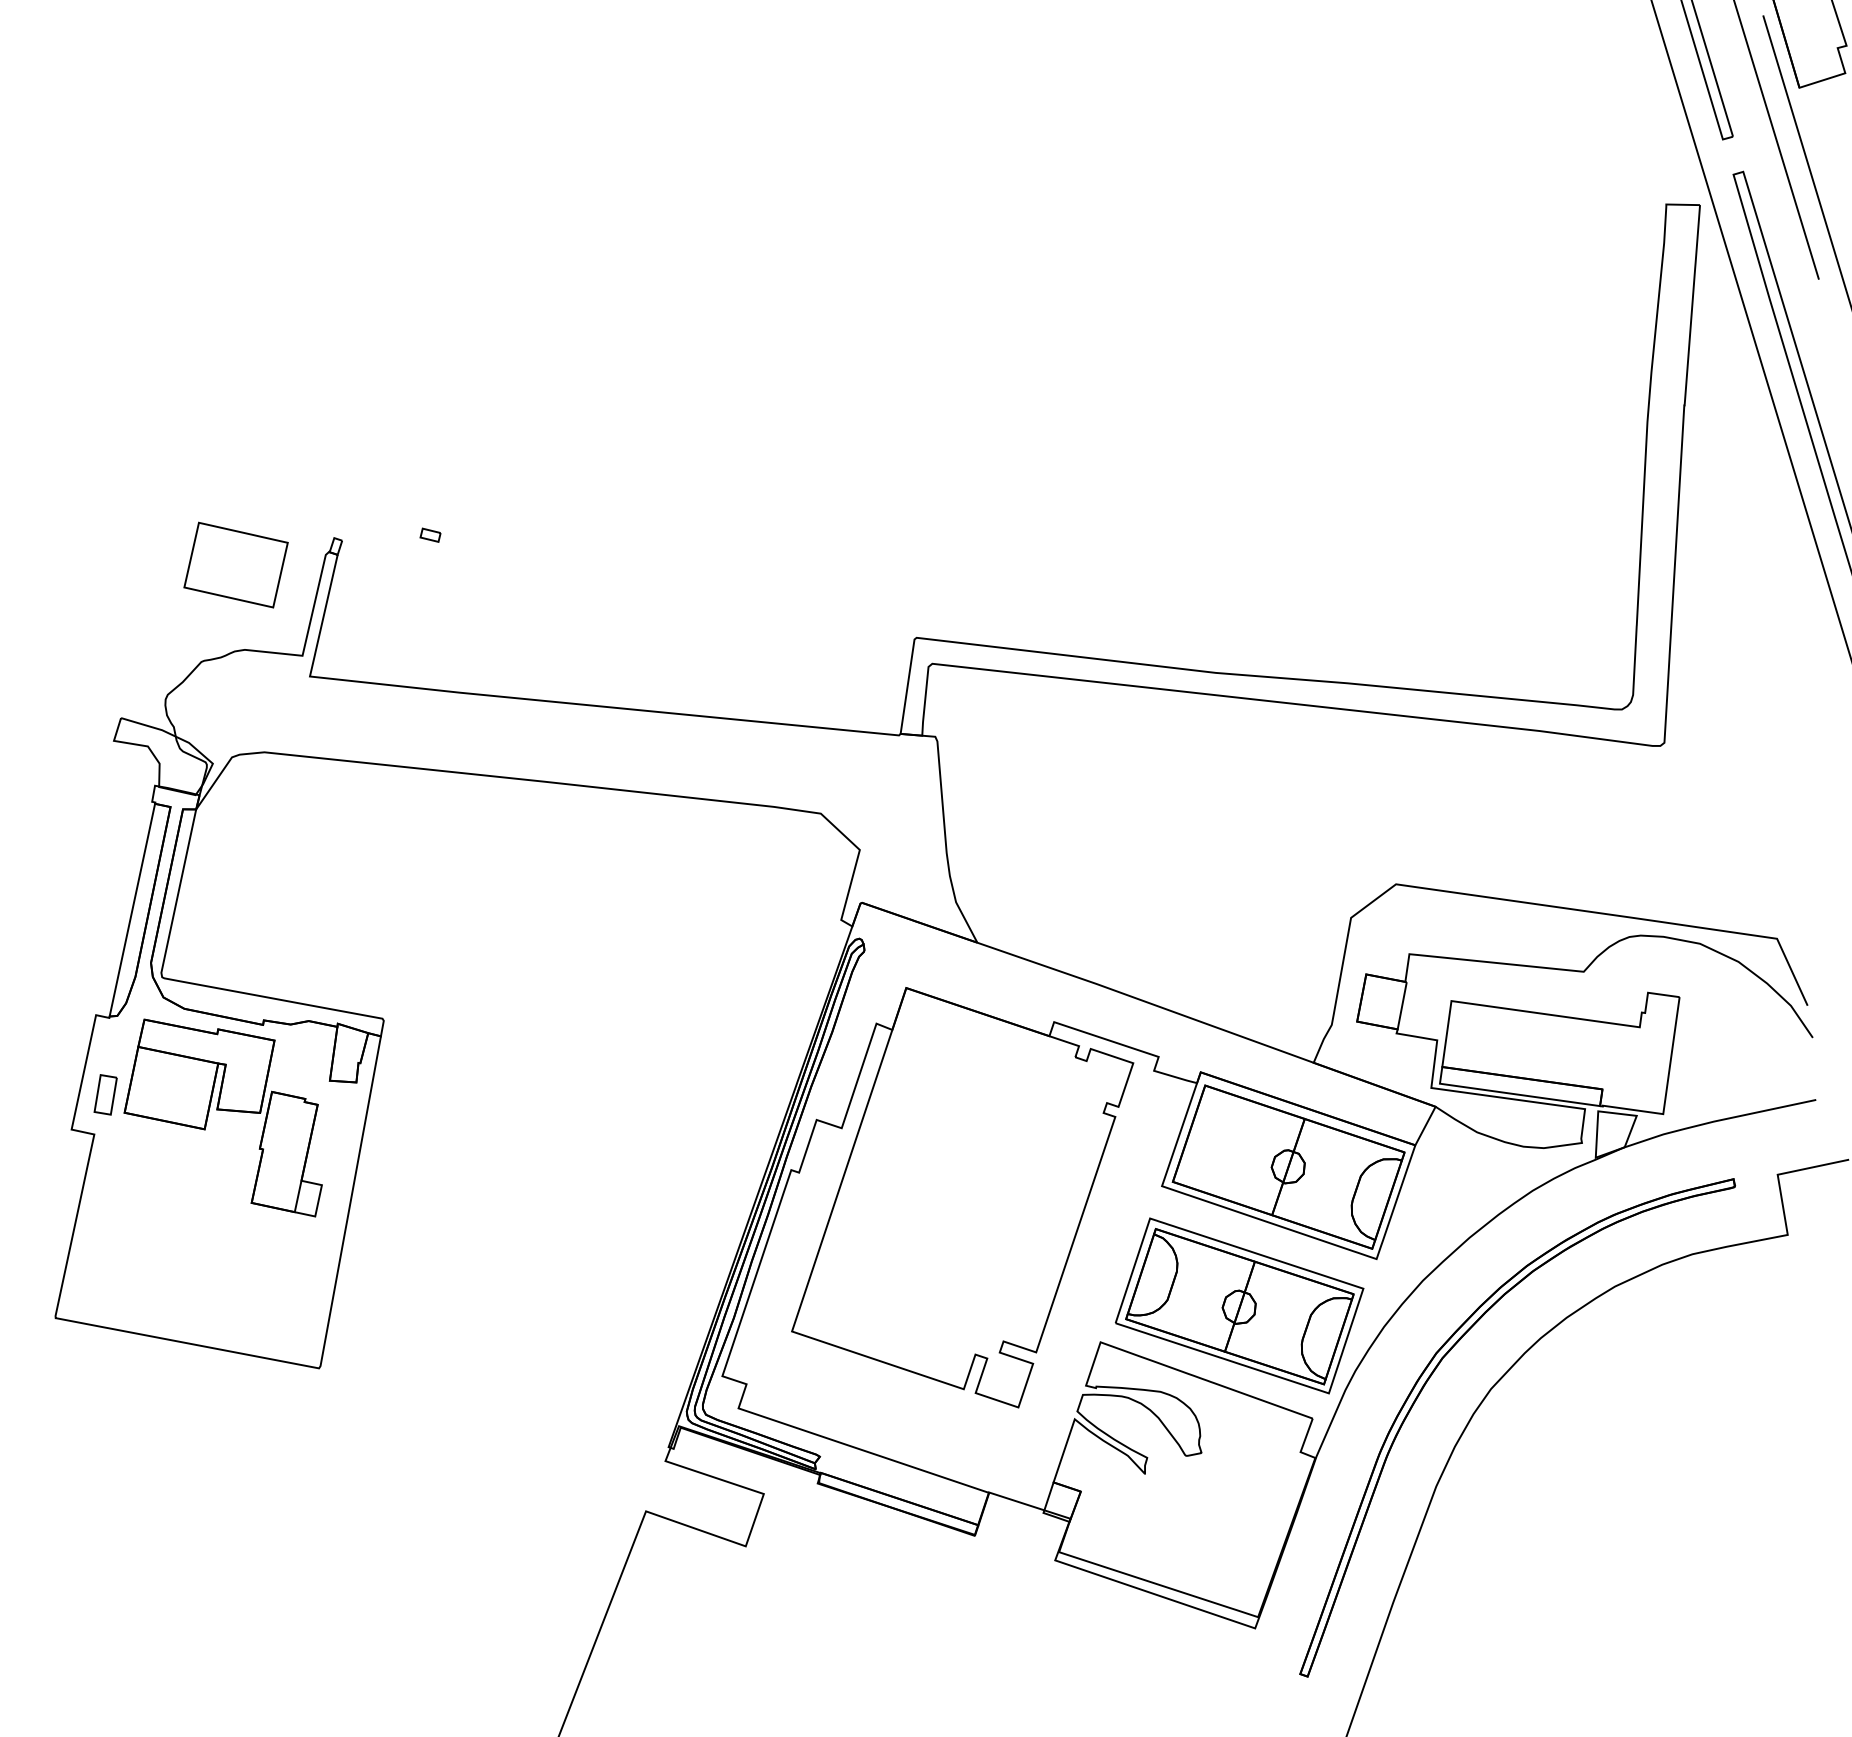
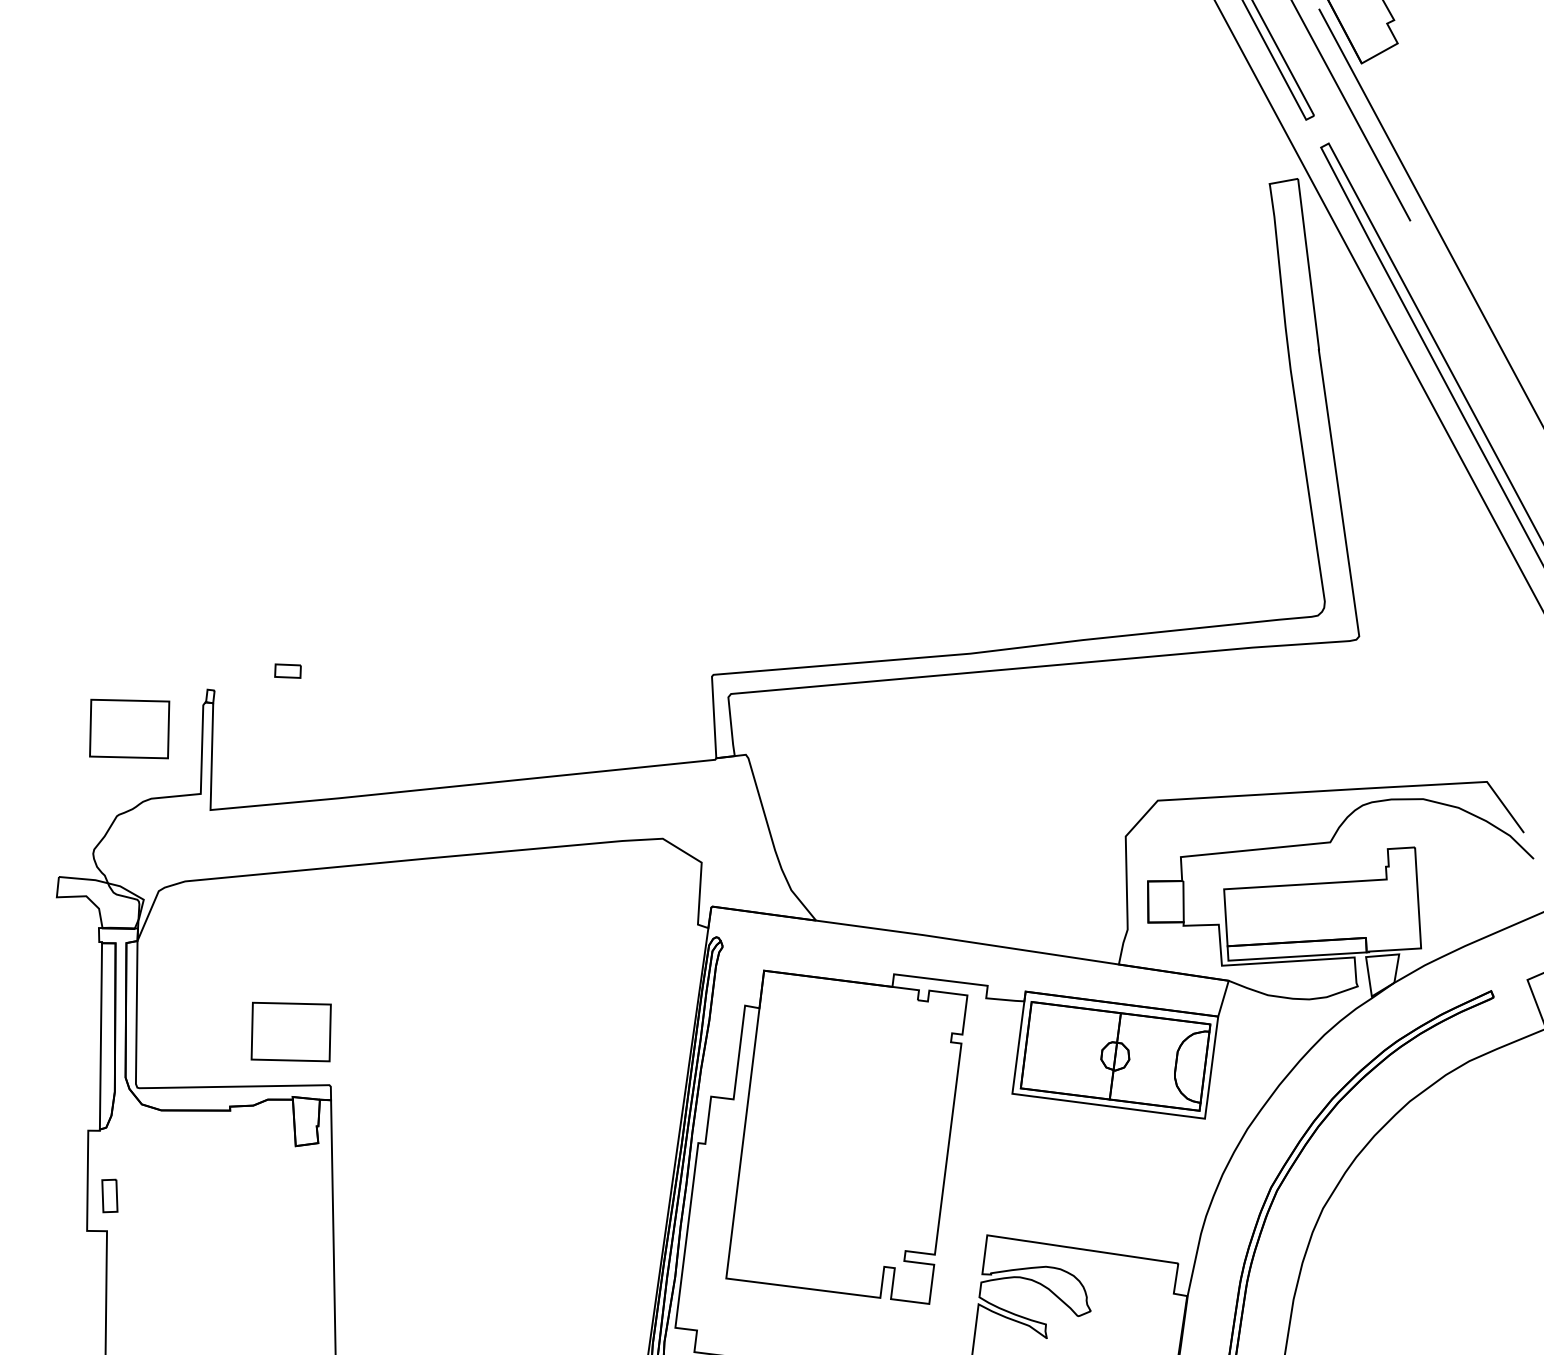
part: (430, 534) -> (287, 670), size x1.6
part: (350, 948) -> (290, 1031), added
part: (222, 1110) -> (210, 1189), removed
part: (1239, 1305) -> (1097, 1180), removed

